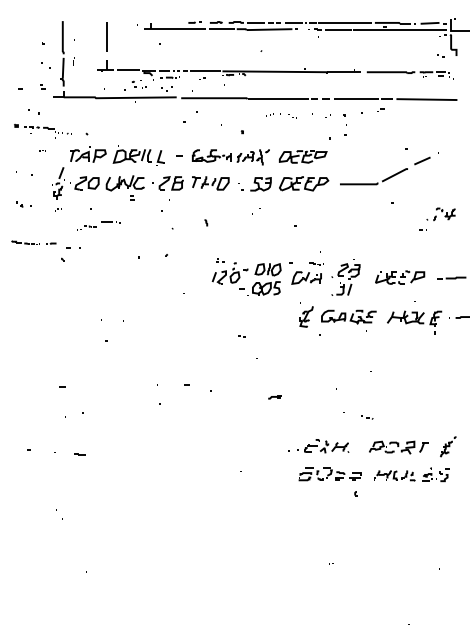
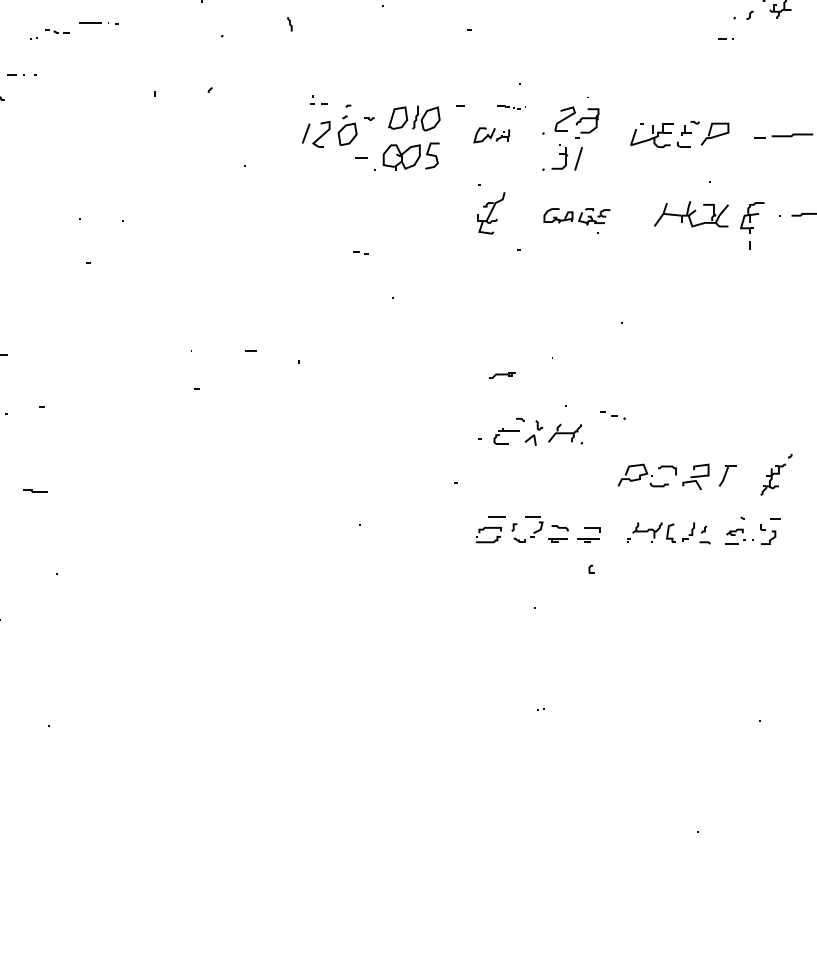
part: (306, 277) -> (491, 134), size x0.6
part: (348, 320) -> (576, 220), size x0.6
part: (274, 397) -> (501, 375), moved
part: (323, 446) -> (531, 432), moved

